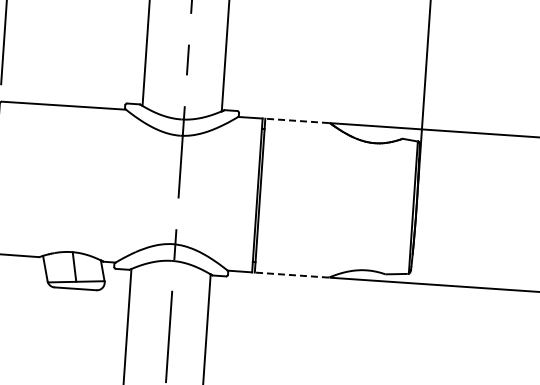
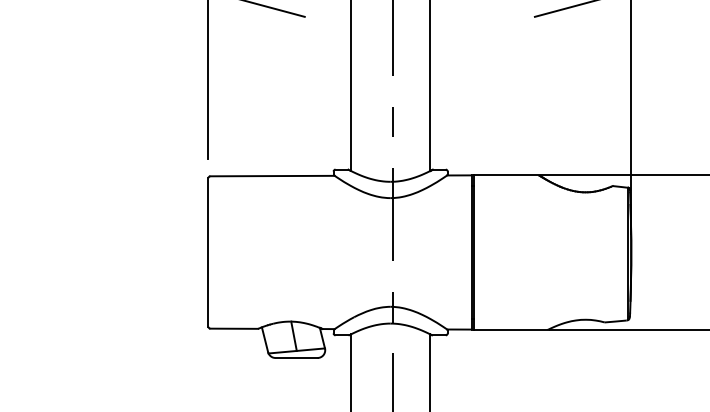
line: (297, 121) -> (506, 175), dashed -> solid
line: (290, 274) -> (510, 329), dashed -> solid

